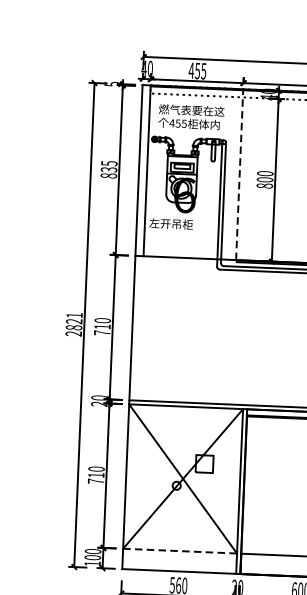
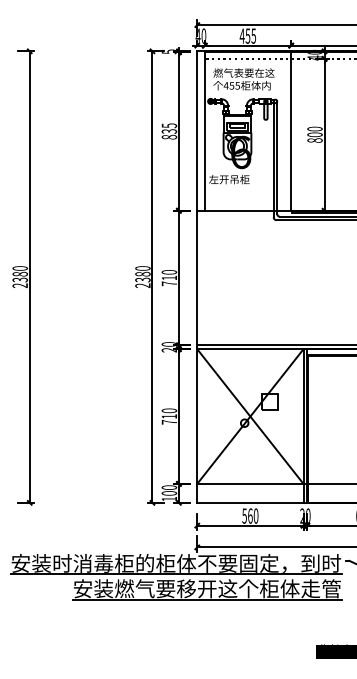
line: (240, 175) -> (291, 131), dashed -> solid
text: (73, 321) -> (142, 274), 2821 -> 2380
line: (182, 550) -> (252, 483), dashed -> solid

